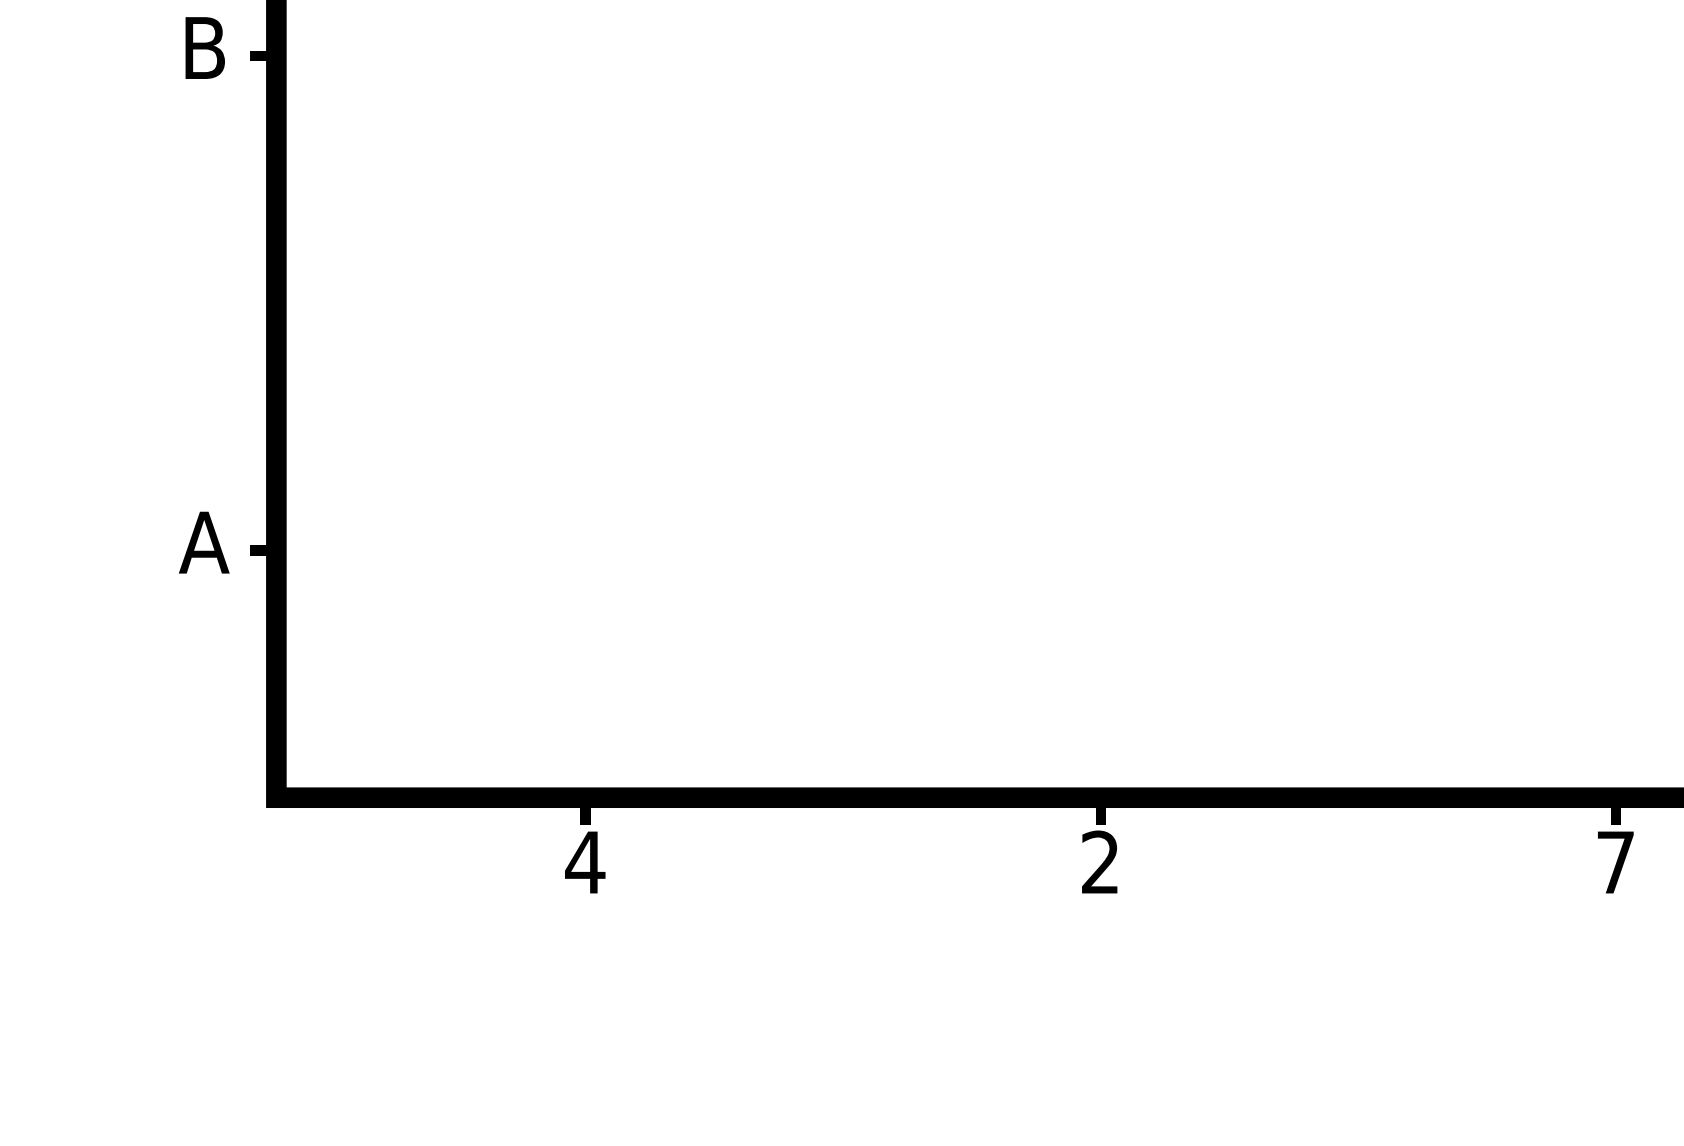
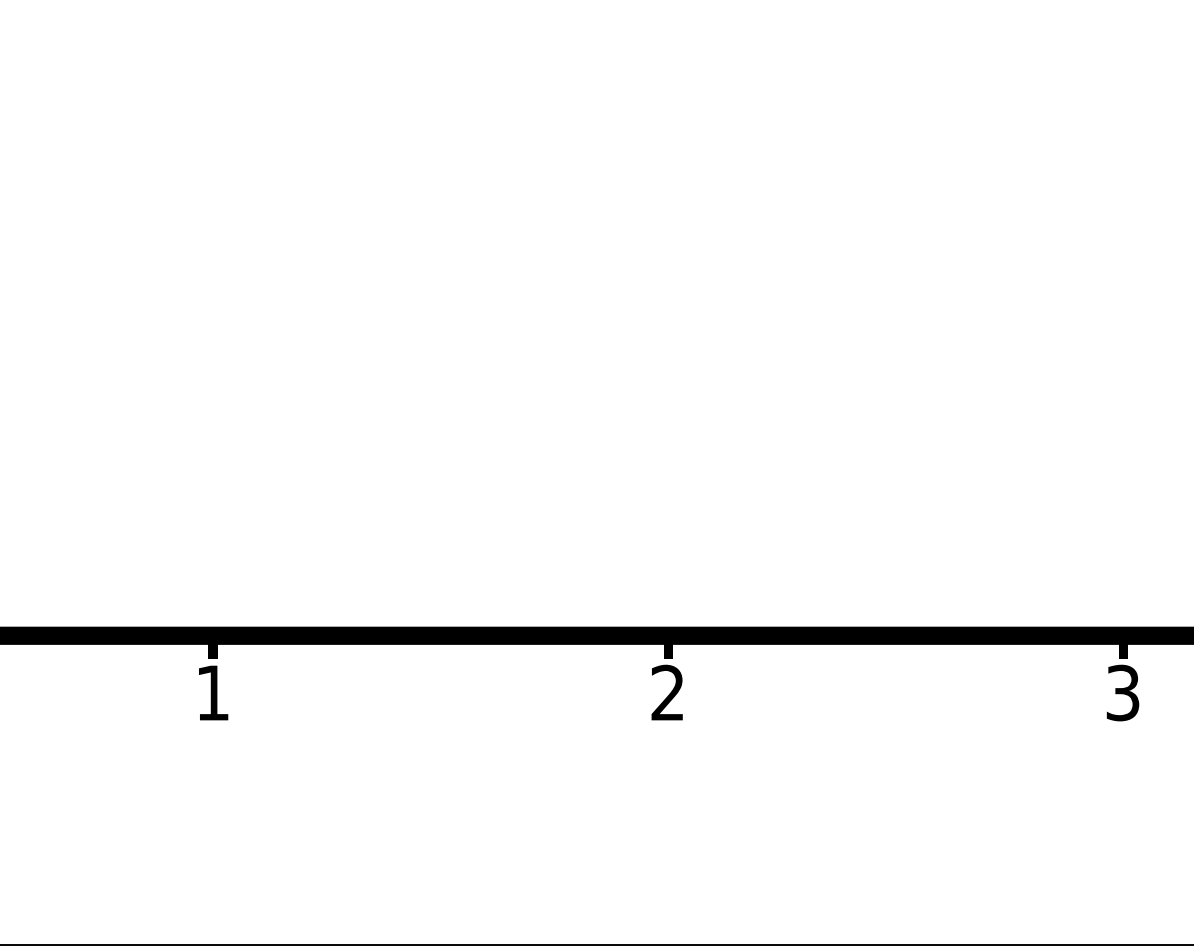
text: (585, 862) -> (212, 693), 4 -> 1
text: (1615, 862) -> (1122, 693), 7 -> 3

